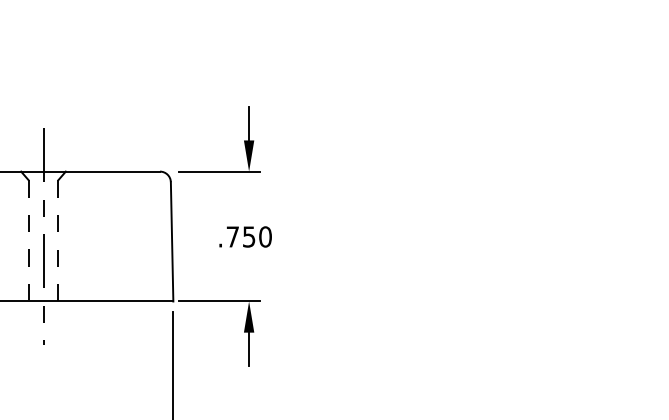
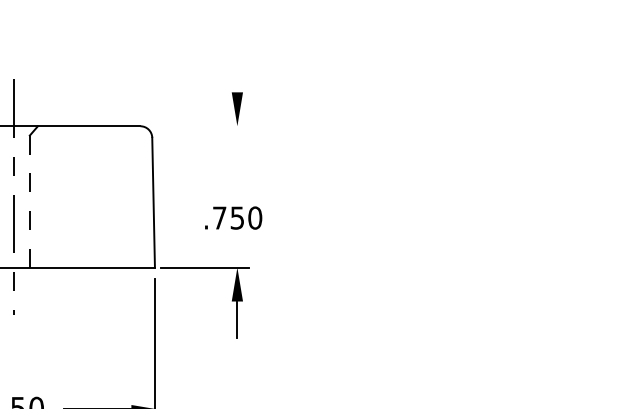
line: (249, 123) -> (237, 73), removed
line: (218, 171) -> (204, 126), removed
text: (245, 236) -> (233, 217), moved

